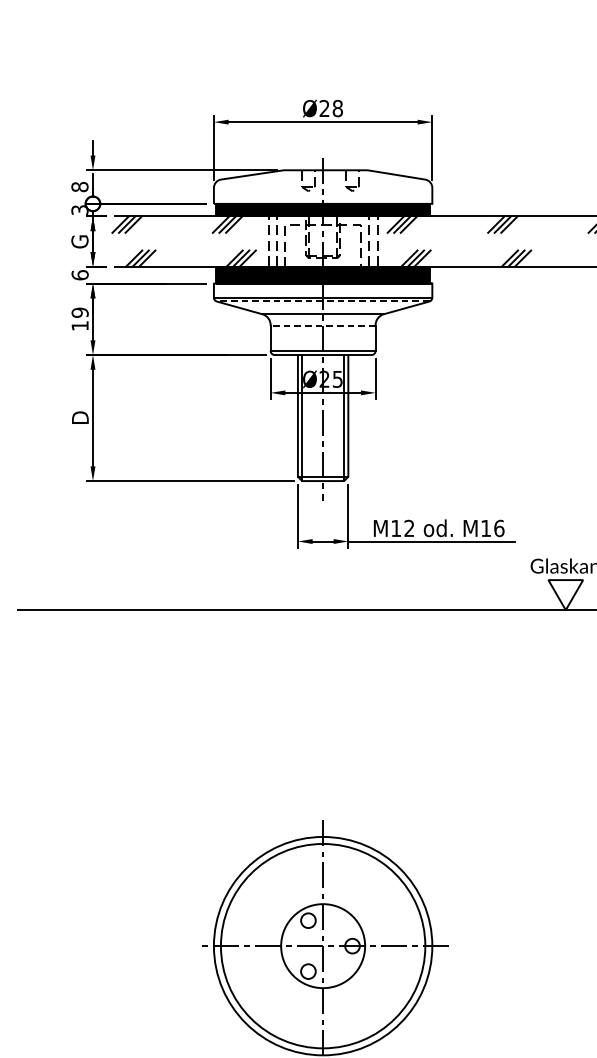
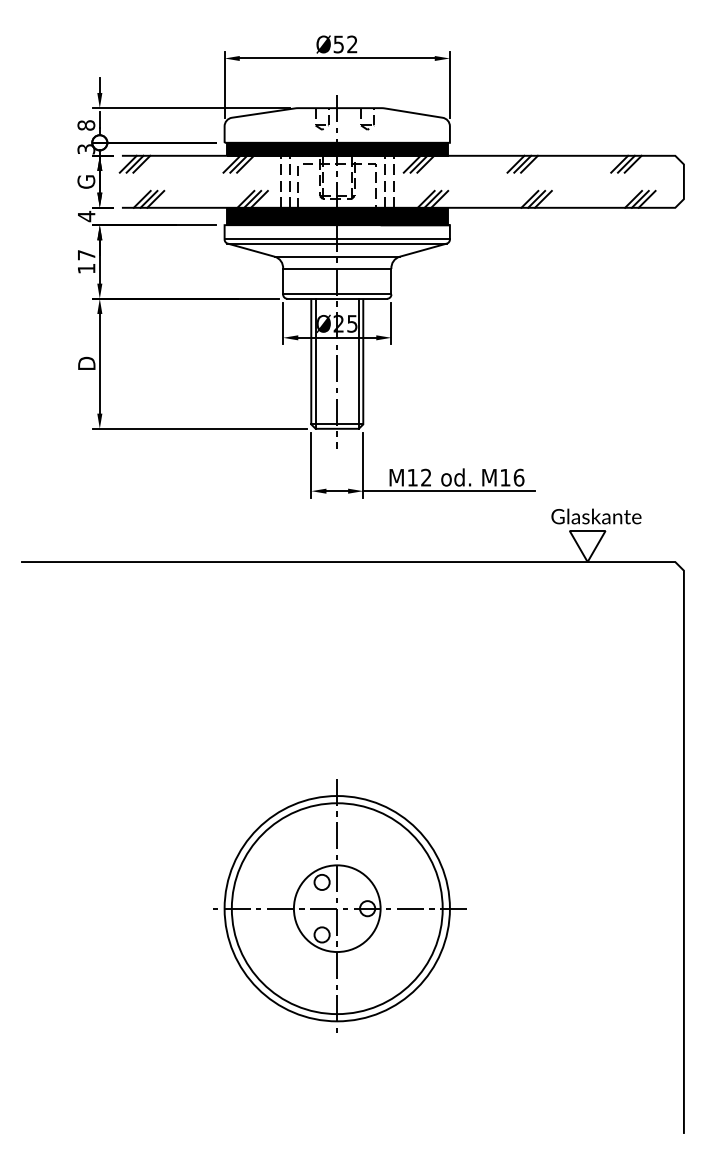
text: (331, 108) -> (345, 44), Ø28 -> Ø52
text: (80, 275) -> (86, 216), 6 -> 4
line: (323, 301) -> (337, 243), dashed -> solid
text: (80, 312) -> (86, 254), 19 -> 17
line: (322, 325) -> (336, 268), dashed -> solid

